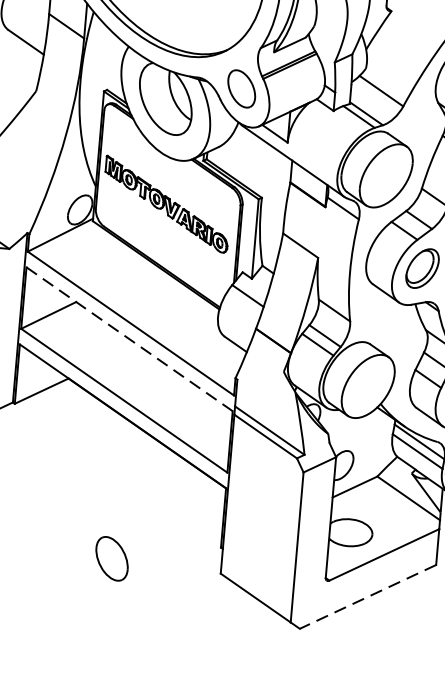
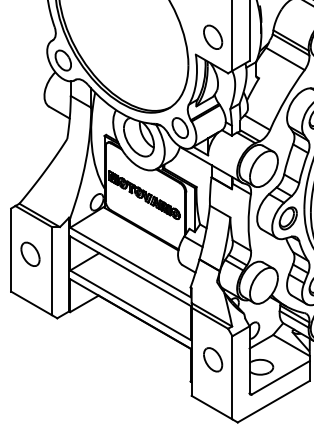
line: (129, 339) -> (130, 271), dashed -> solid
part: (112, 558) -> (213, 359), moved
line: (367, 596) -> (273, 401), dashed -> solid

